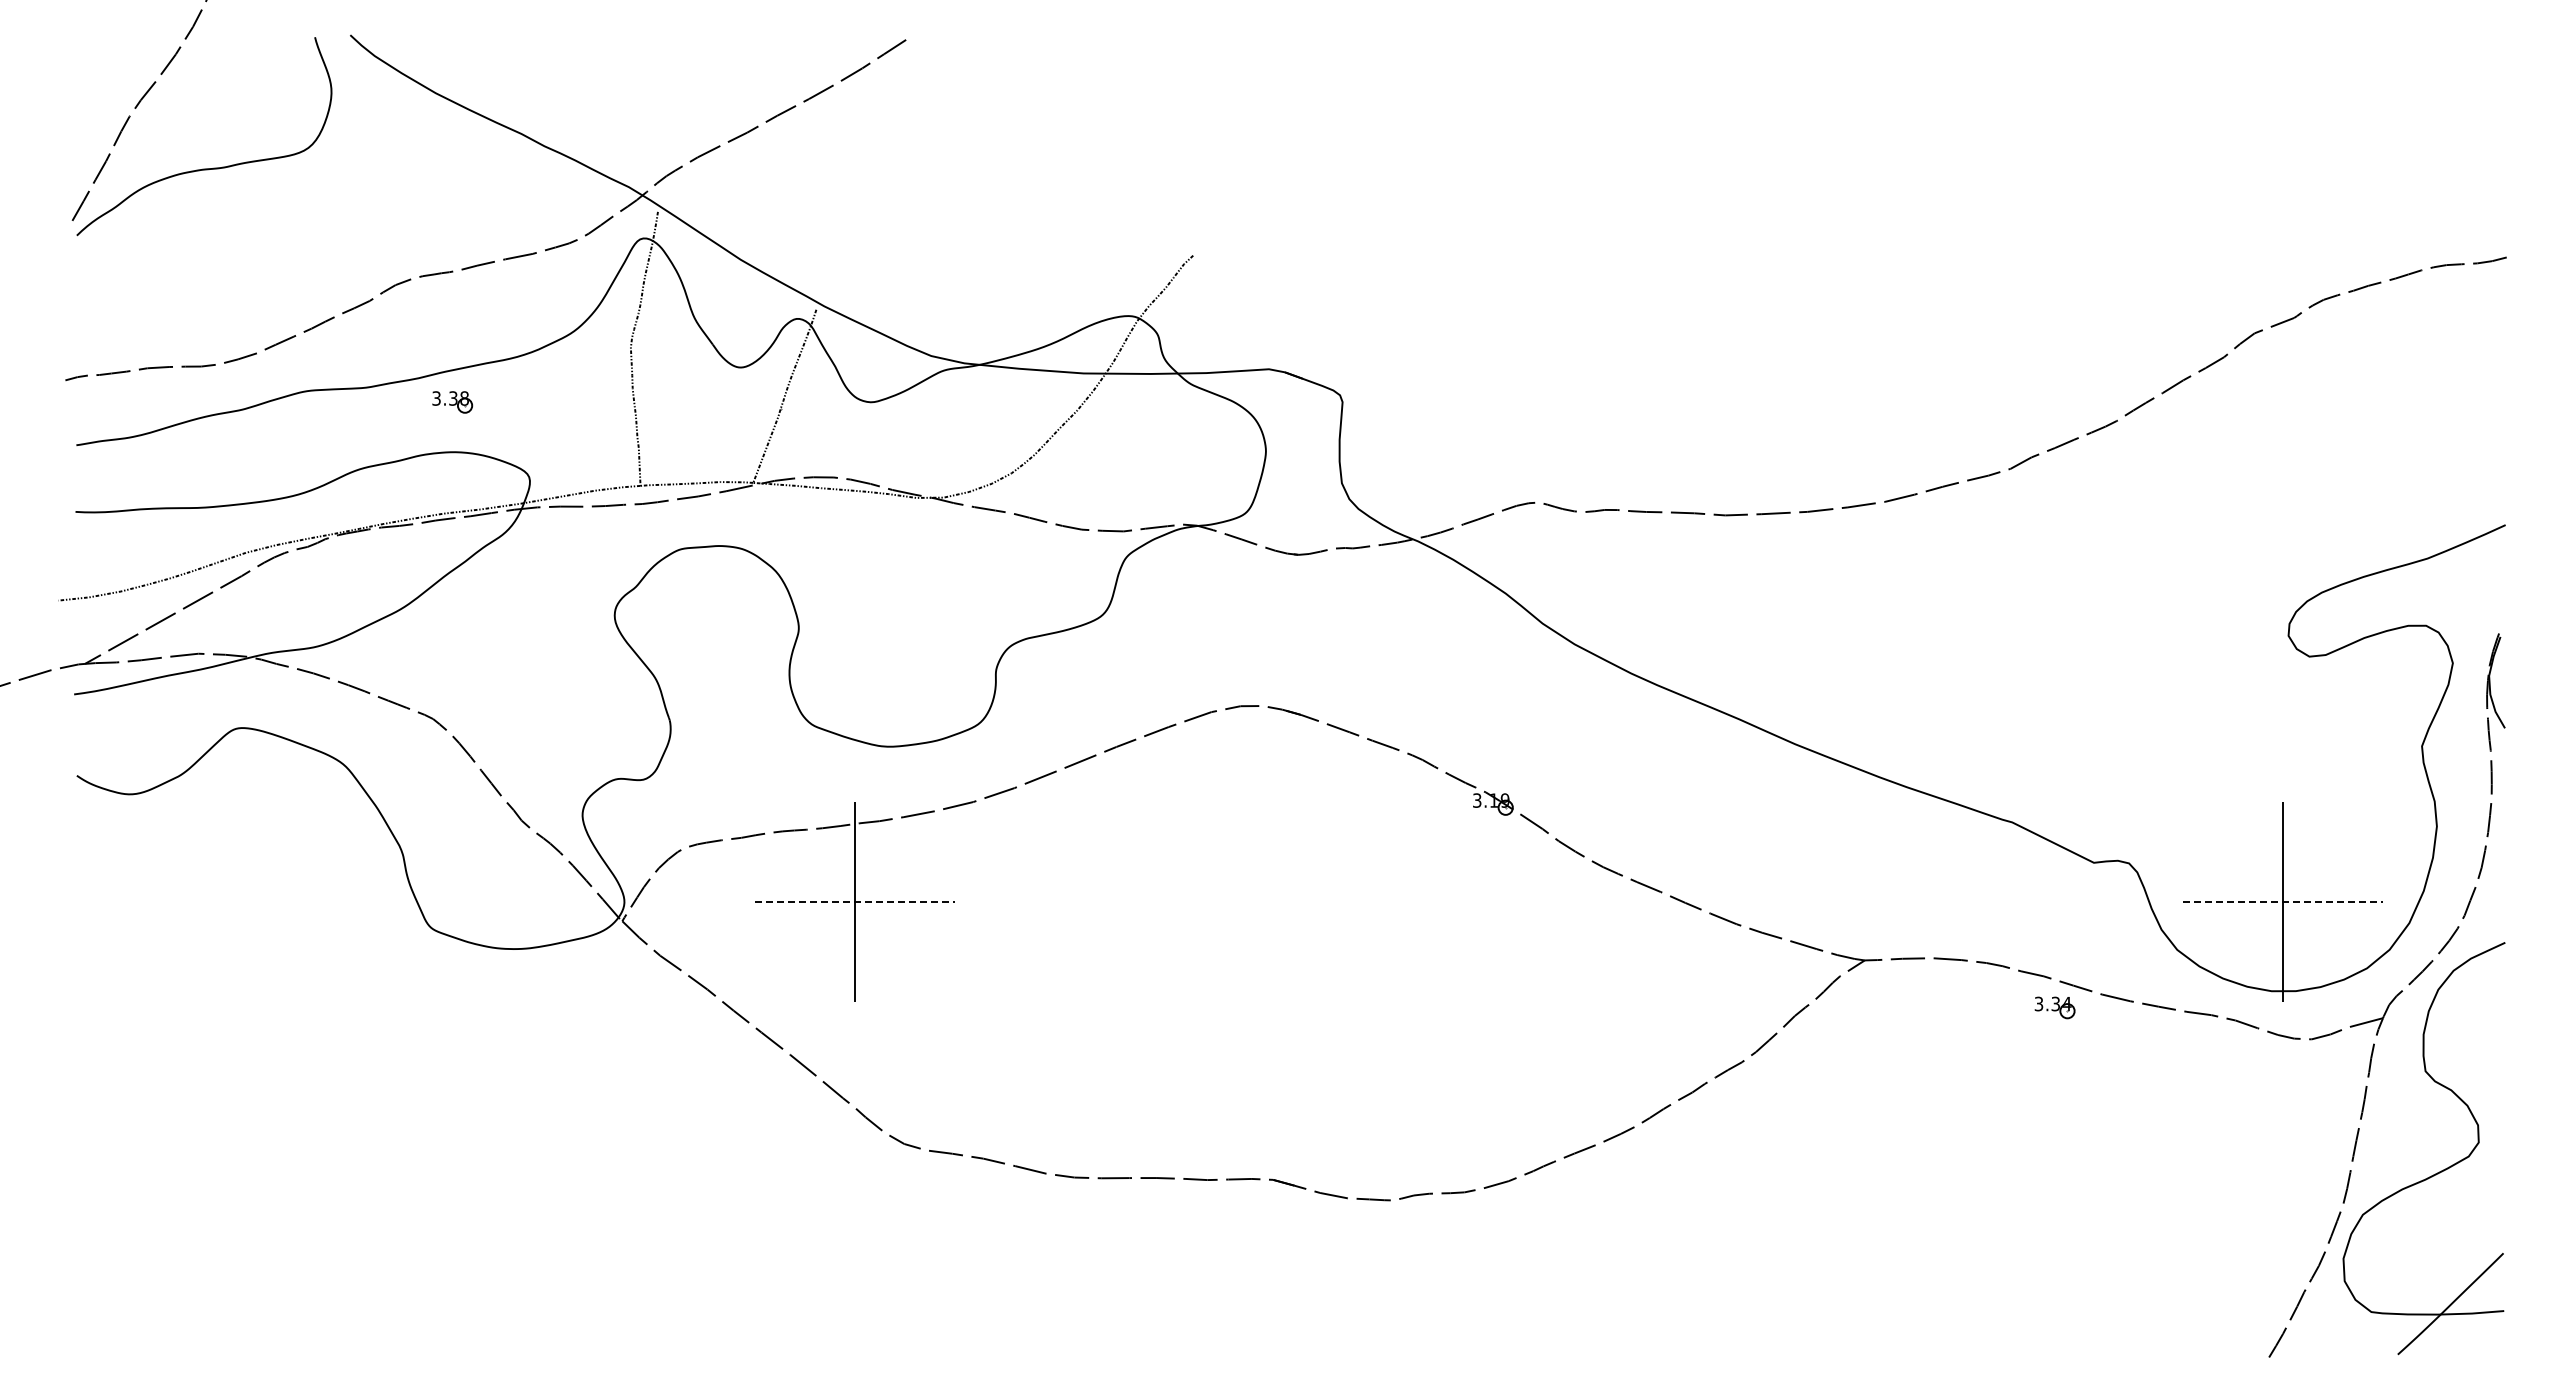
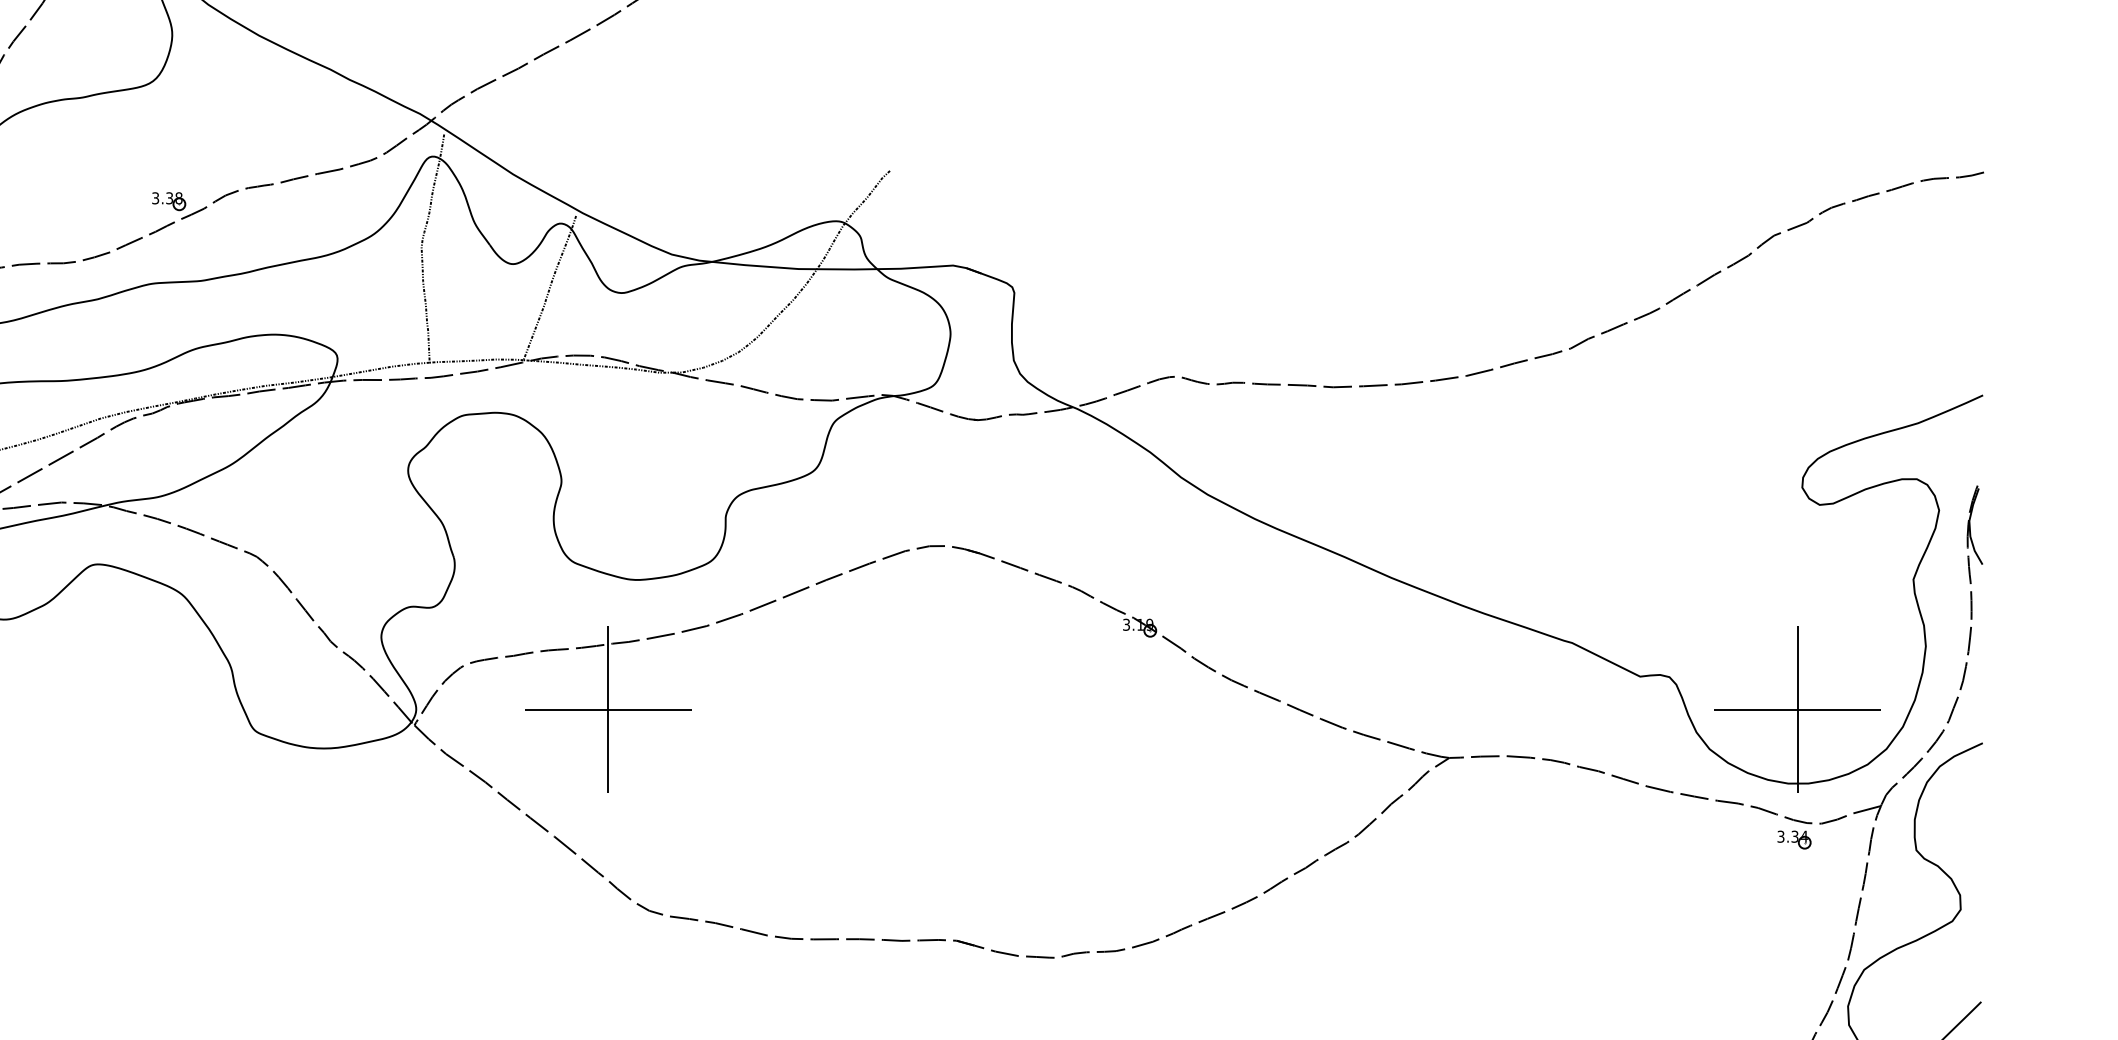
part: (452, 402) -> (168, 201), moved
line: (855, 902) -> (608, 709), dashed -> solid
line: (2282, 902) -> (1797, 709), dashed -> solid
part: (2054, 1007) -> (1793, 839), moved

